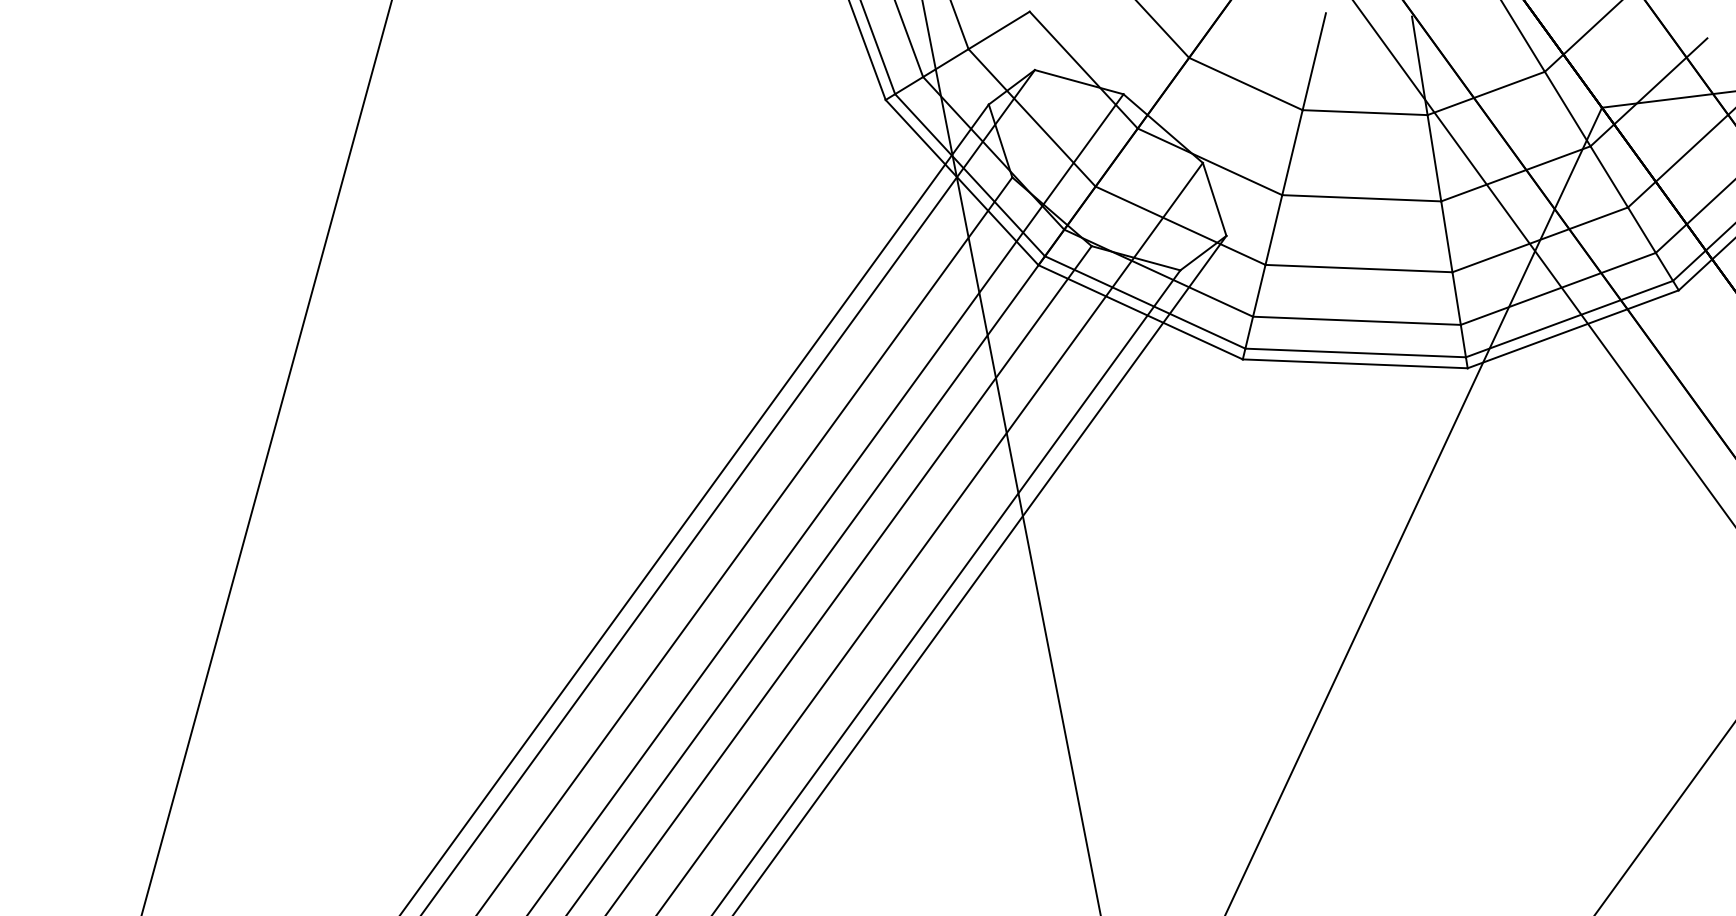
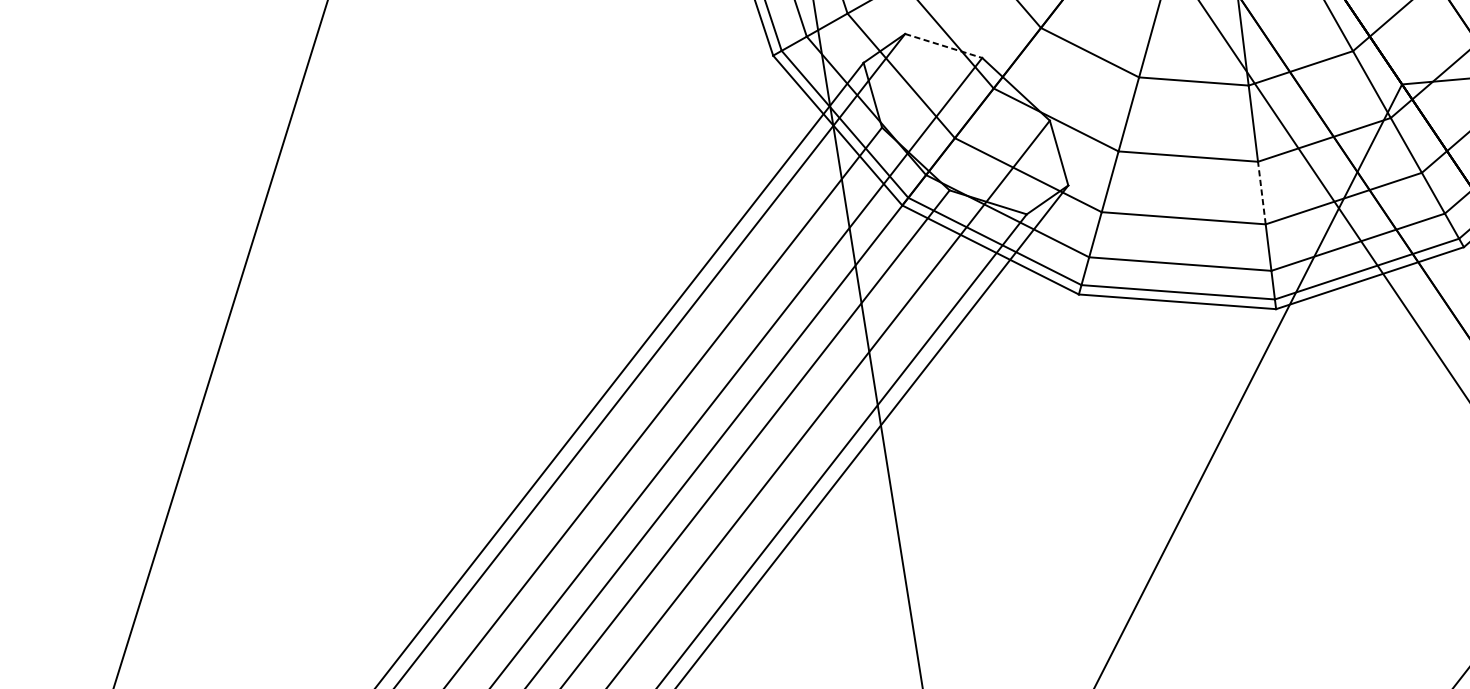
line: (1079, 82) -> (943, 46), solid -> dashed
line: (1446, 236) -> (1261, 192), solid -> dashed

